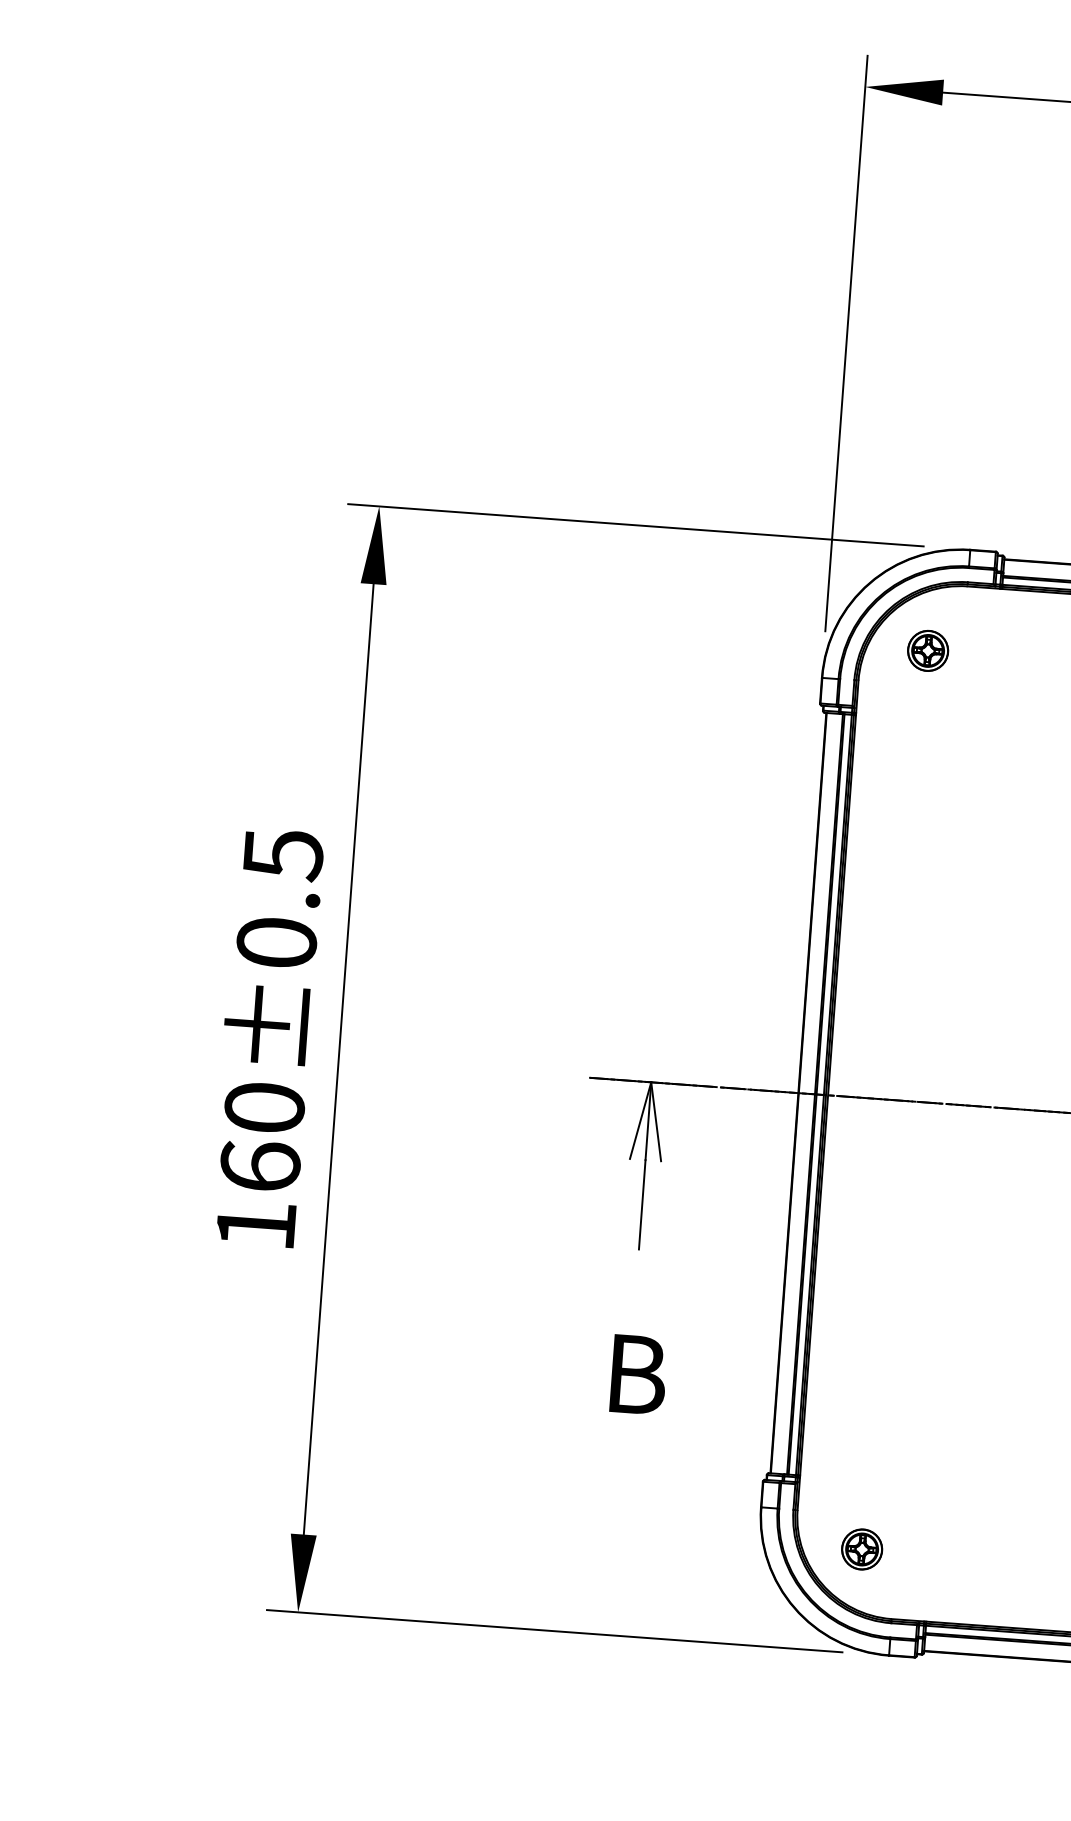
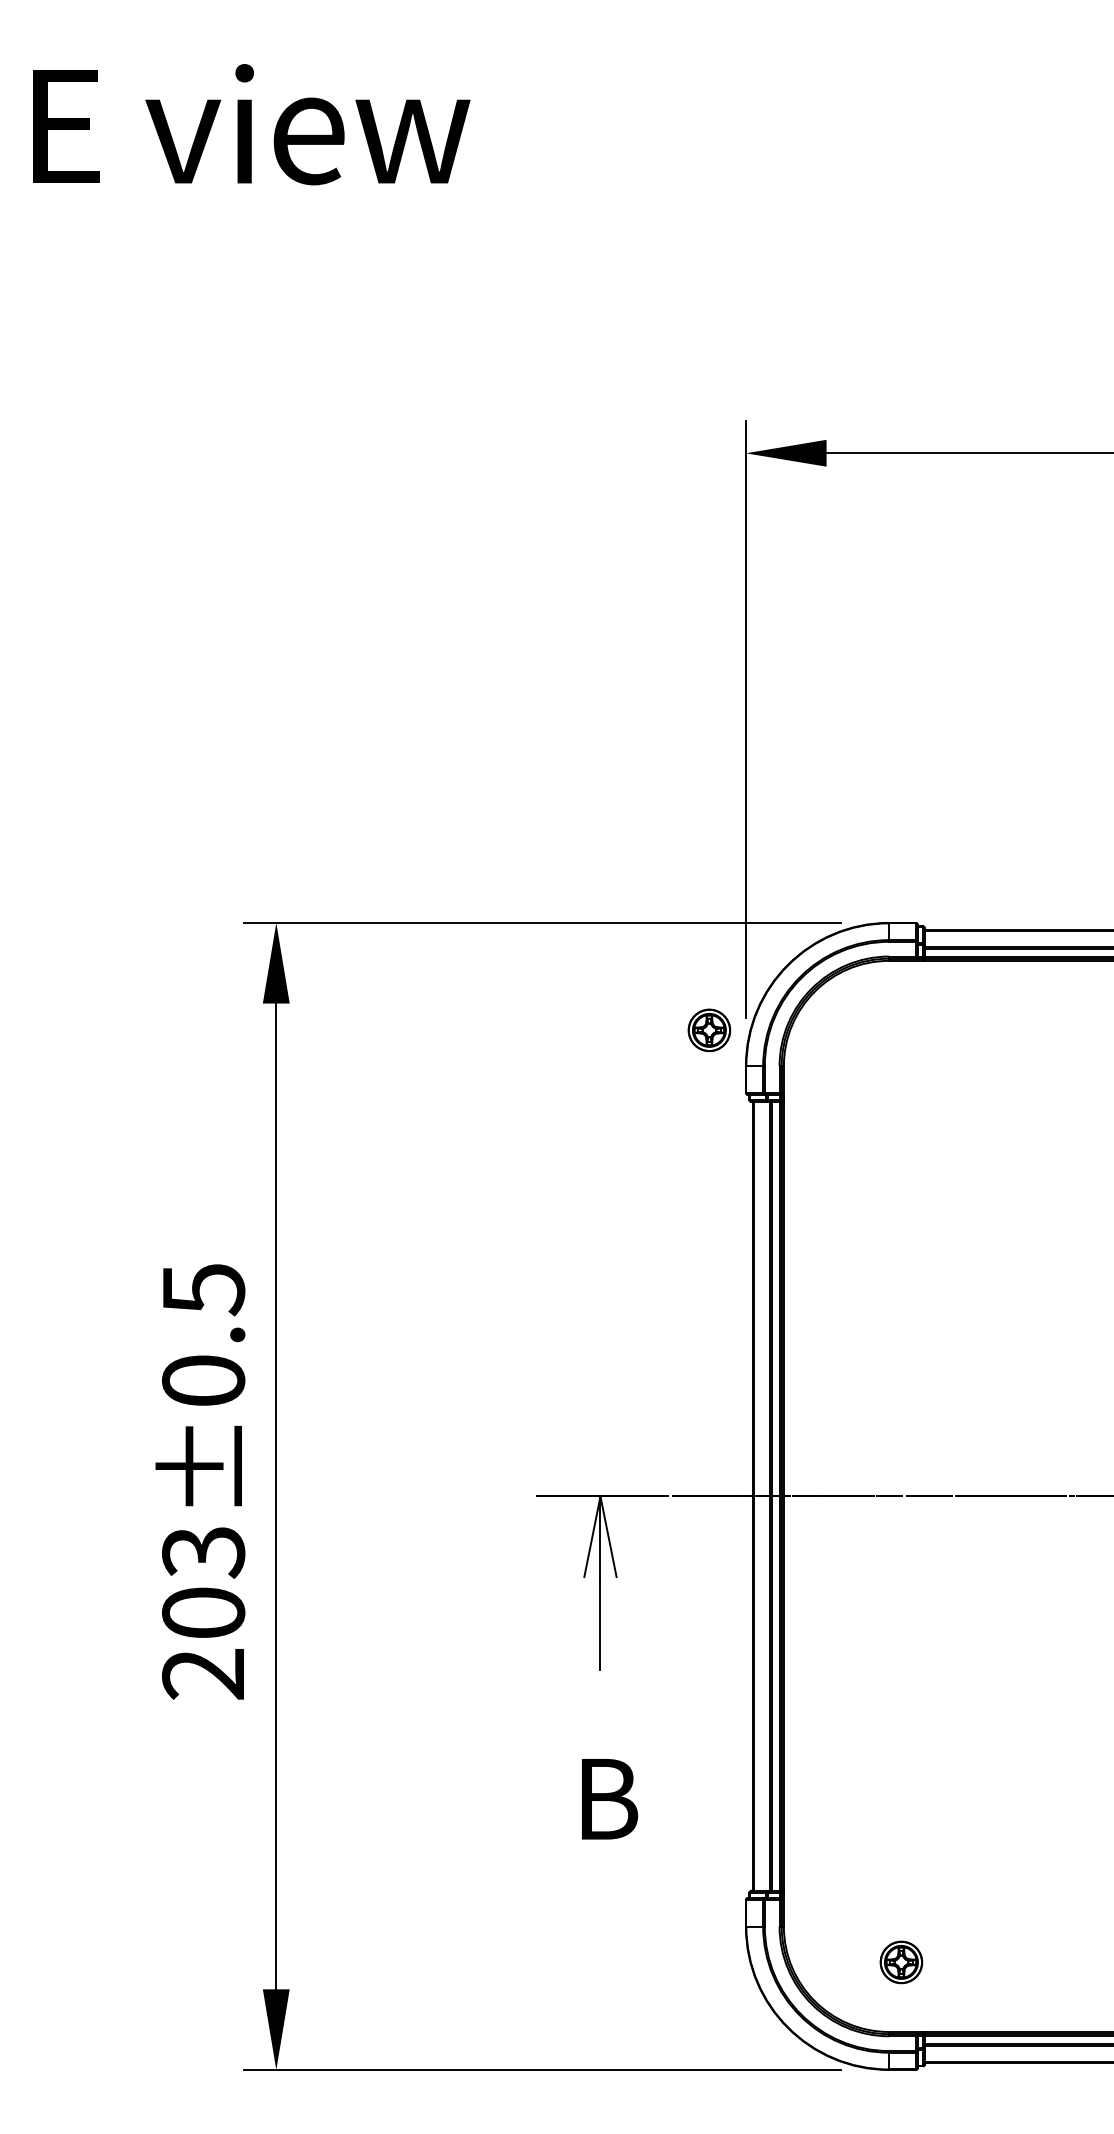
part: (928, 651) -> (709, 1030), moved
text: (260, 1166) -> (203, 1612), 160±0.5 -> 203±0.5
part: (862, 1549) -> (901, 1962), moved

